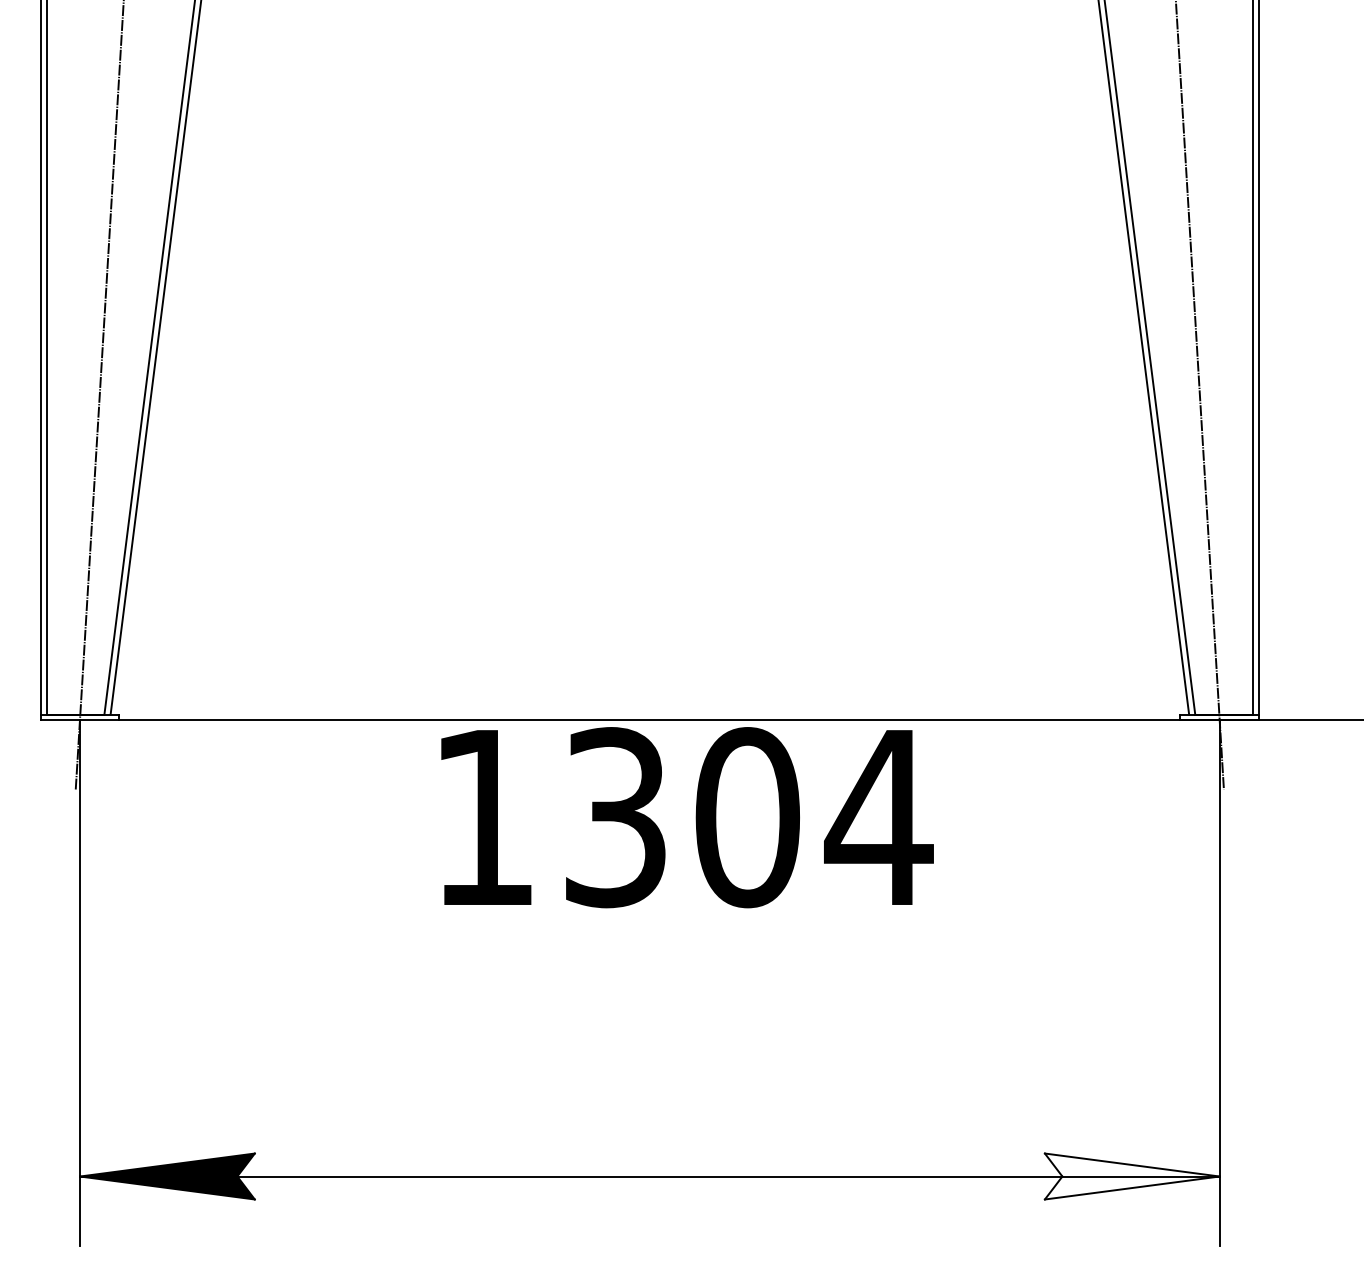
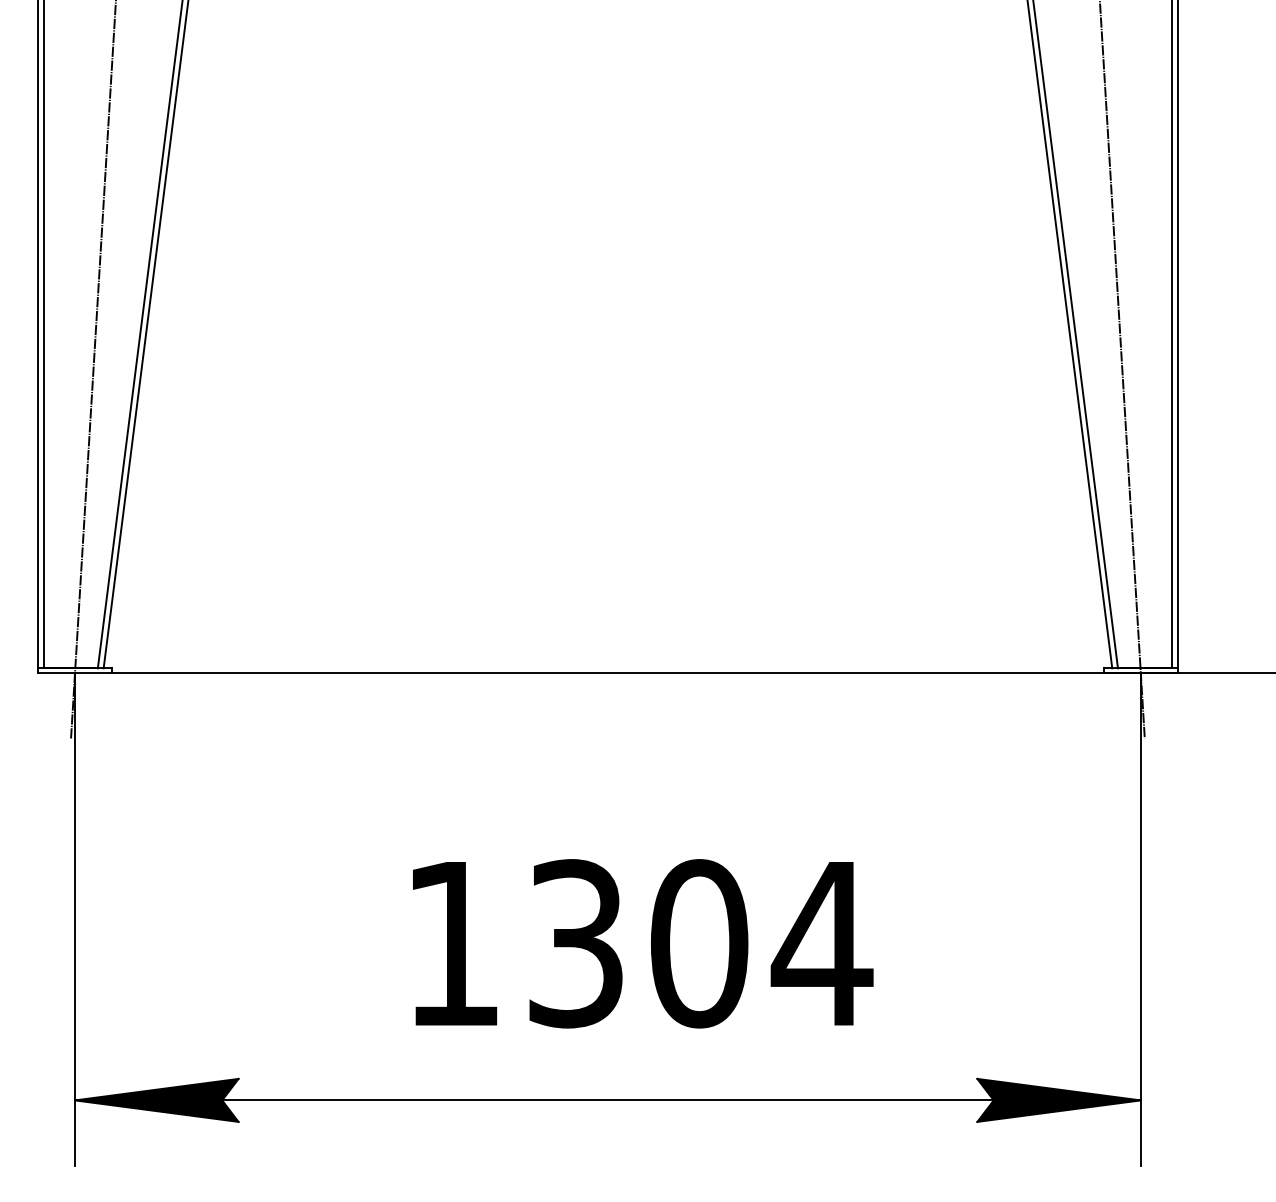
text: (687, 817) -> (643, 943), moved
fill: (1131, 1175) -> (1058, 1099), added

